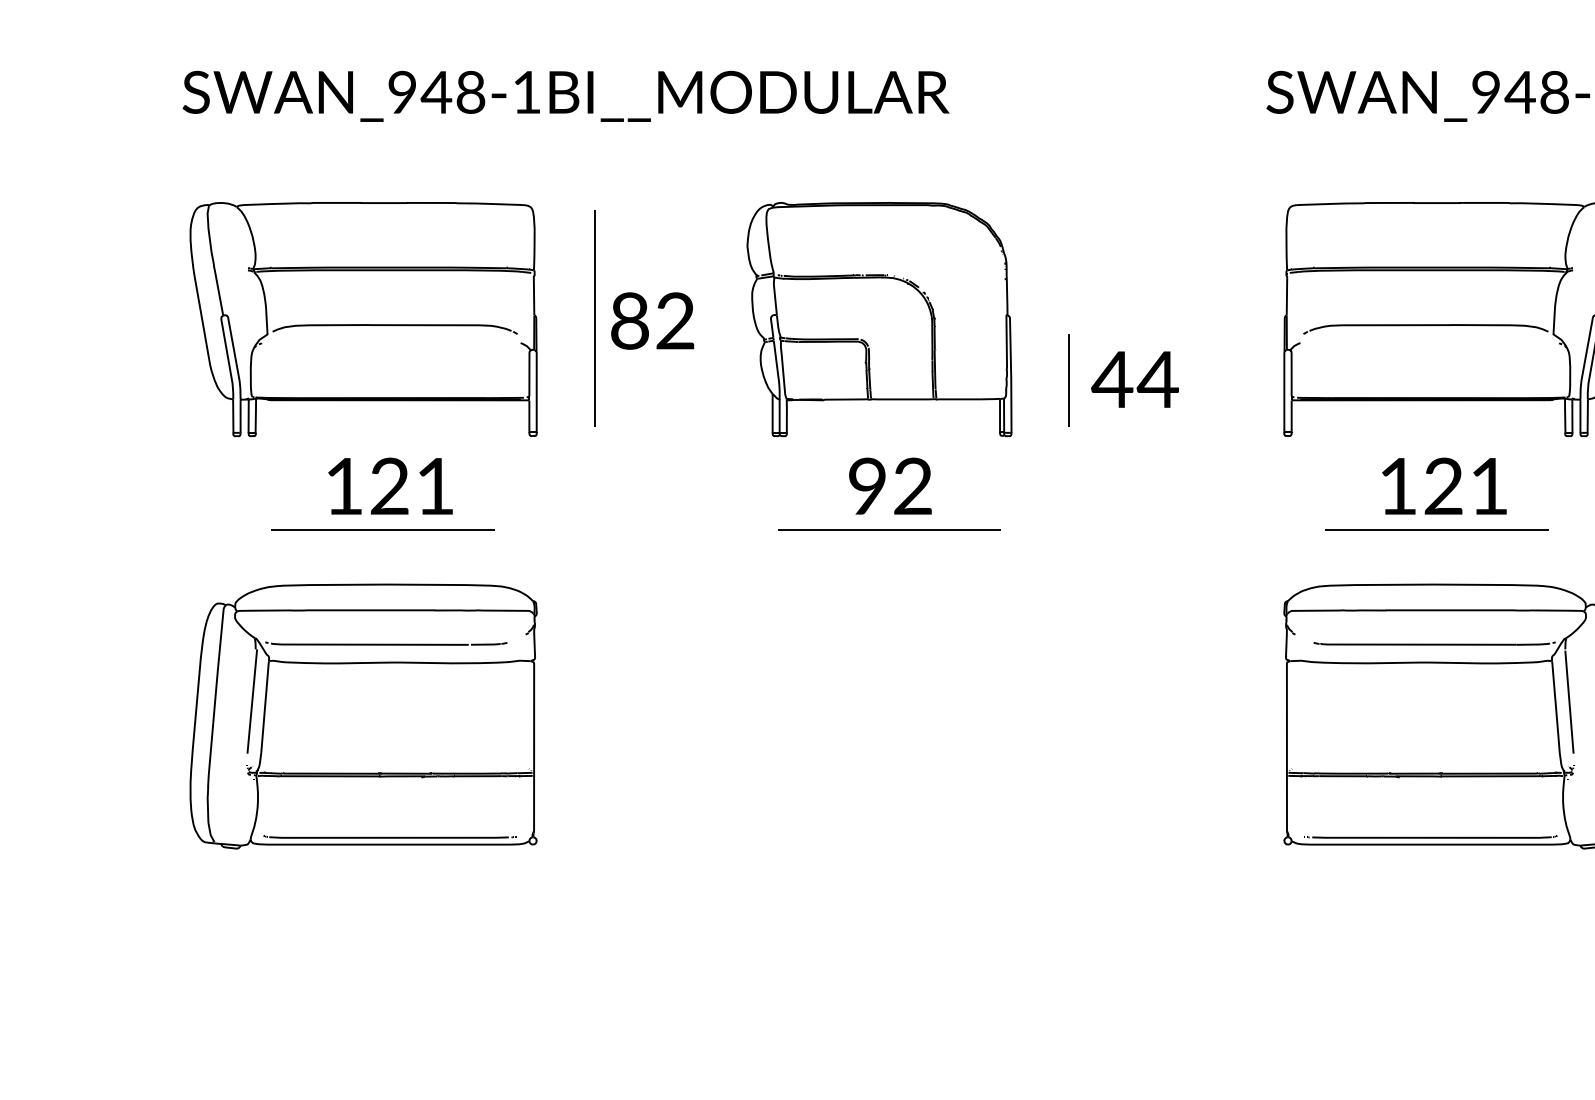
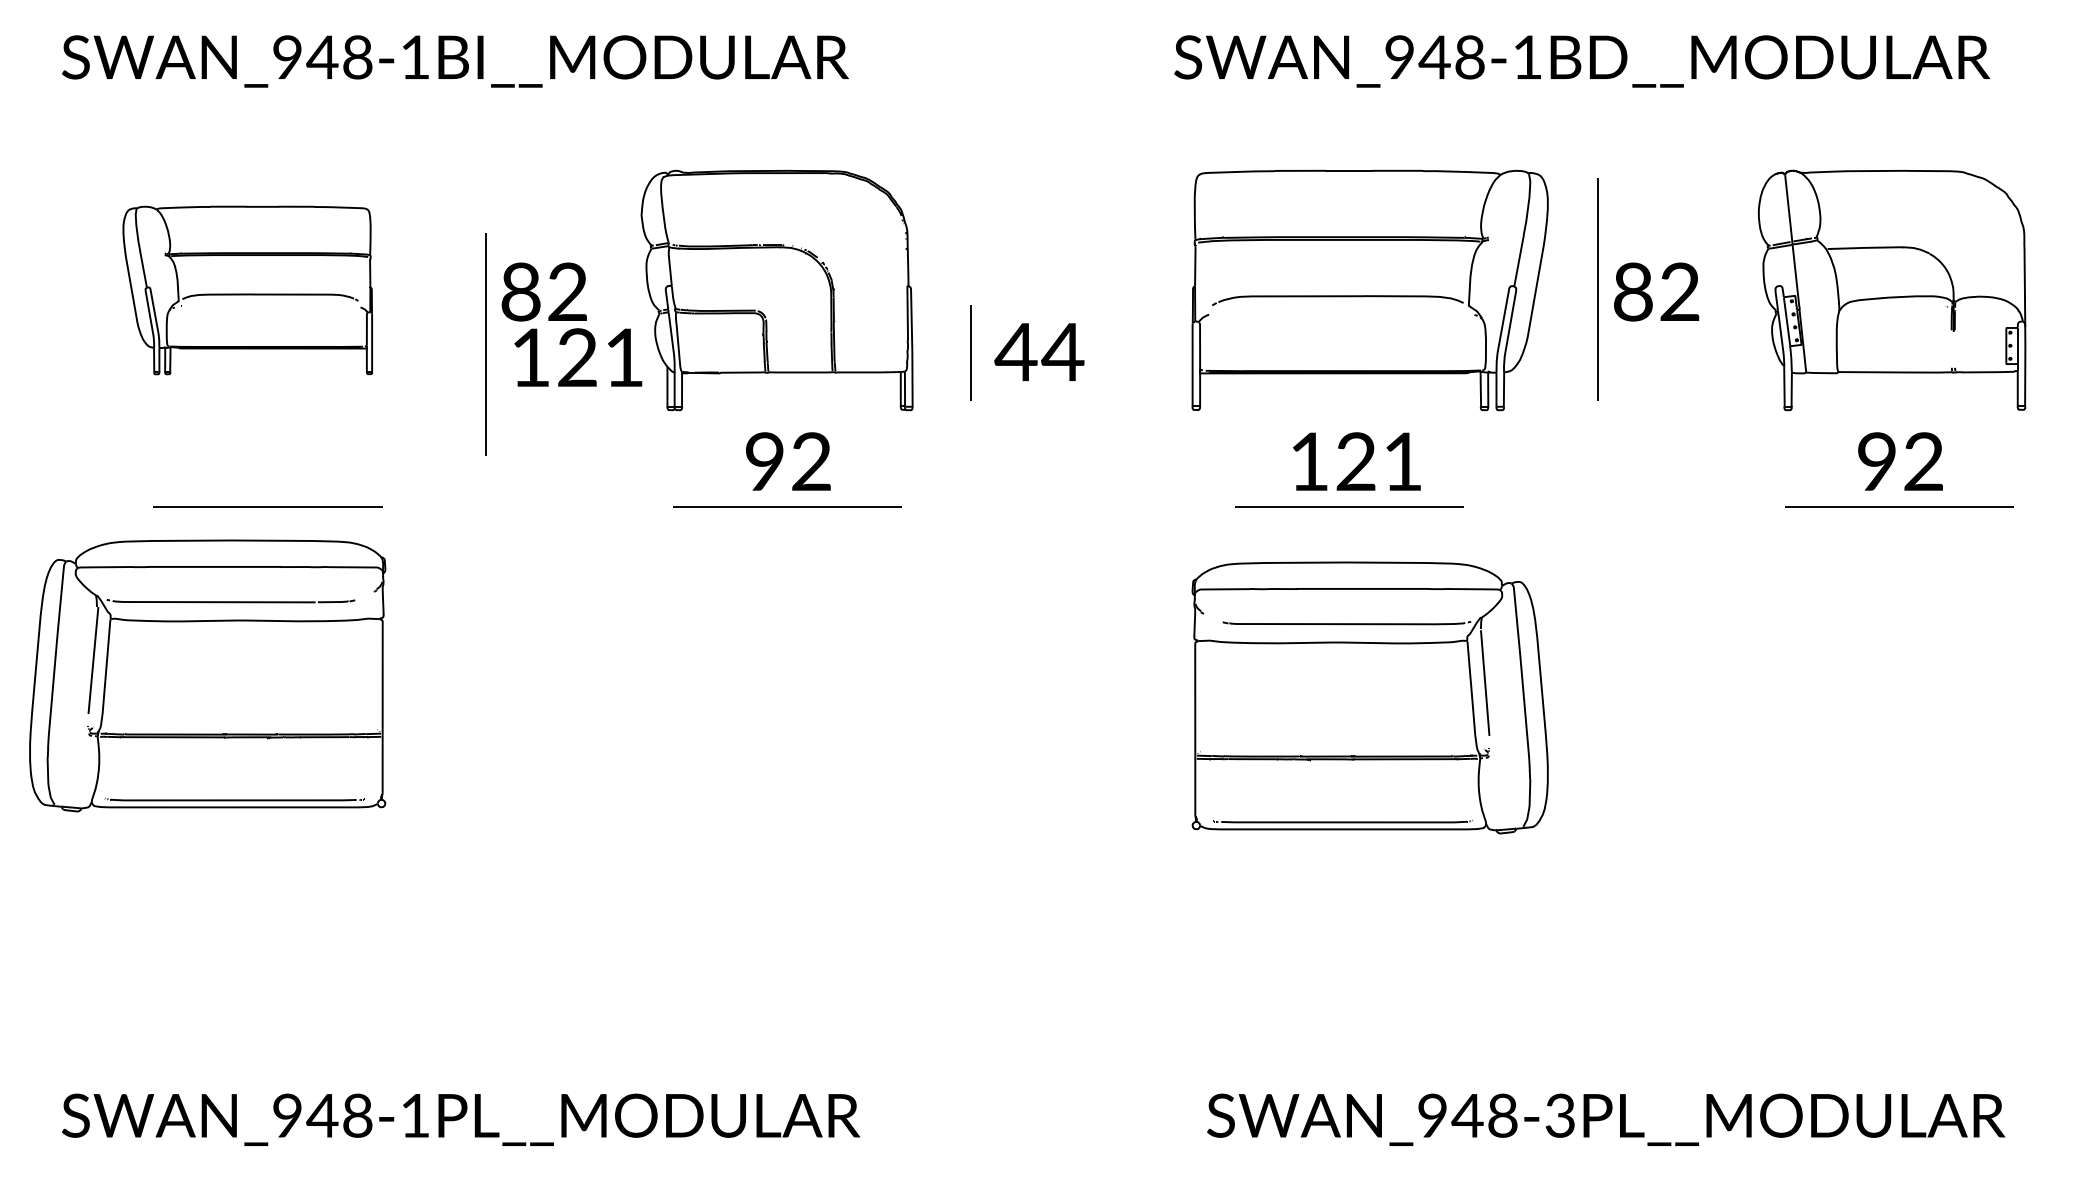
line: (595, 318) -> (485, 344), moved
part: (363, 319) -> (247, 290), size x0.7
text: (390, 486) -> (578, 357), moved
part: (363, 716) -> (207, 675), moved

